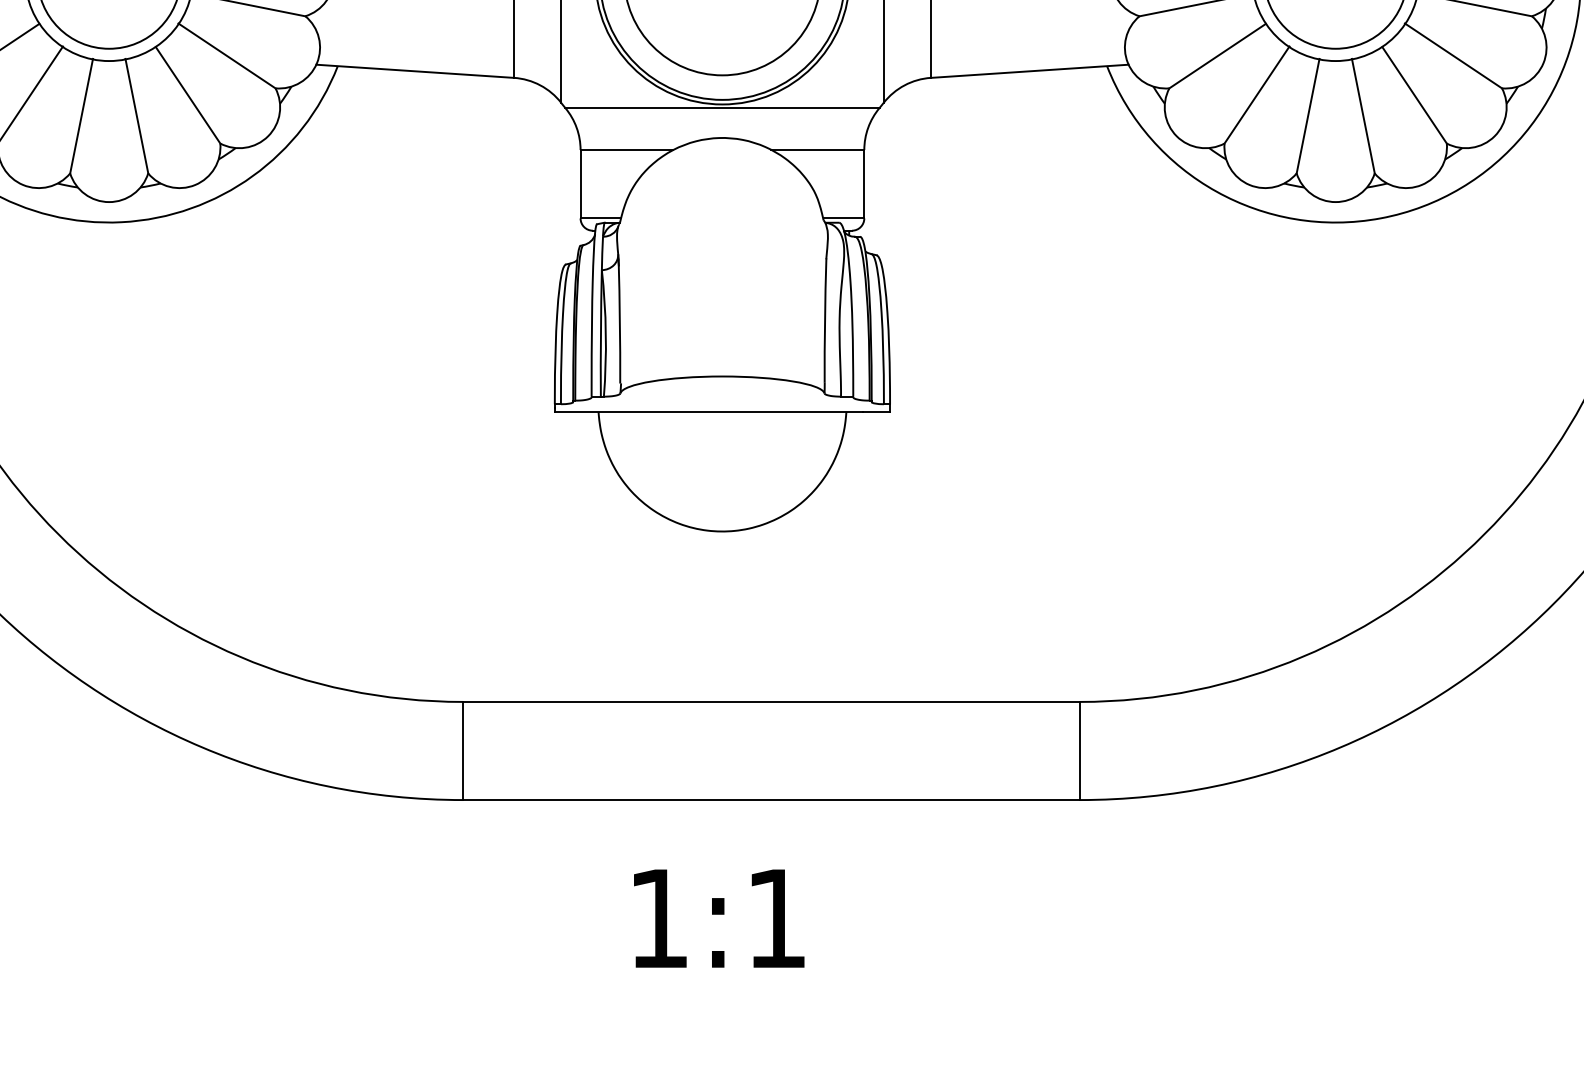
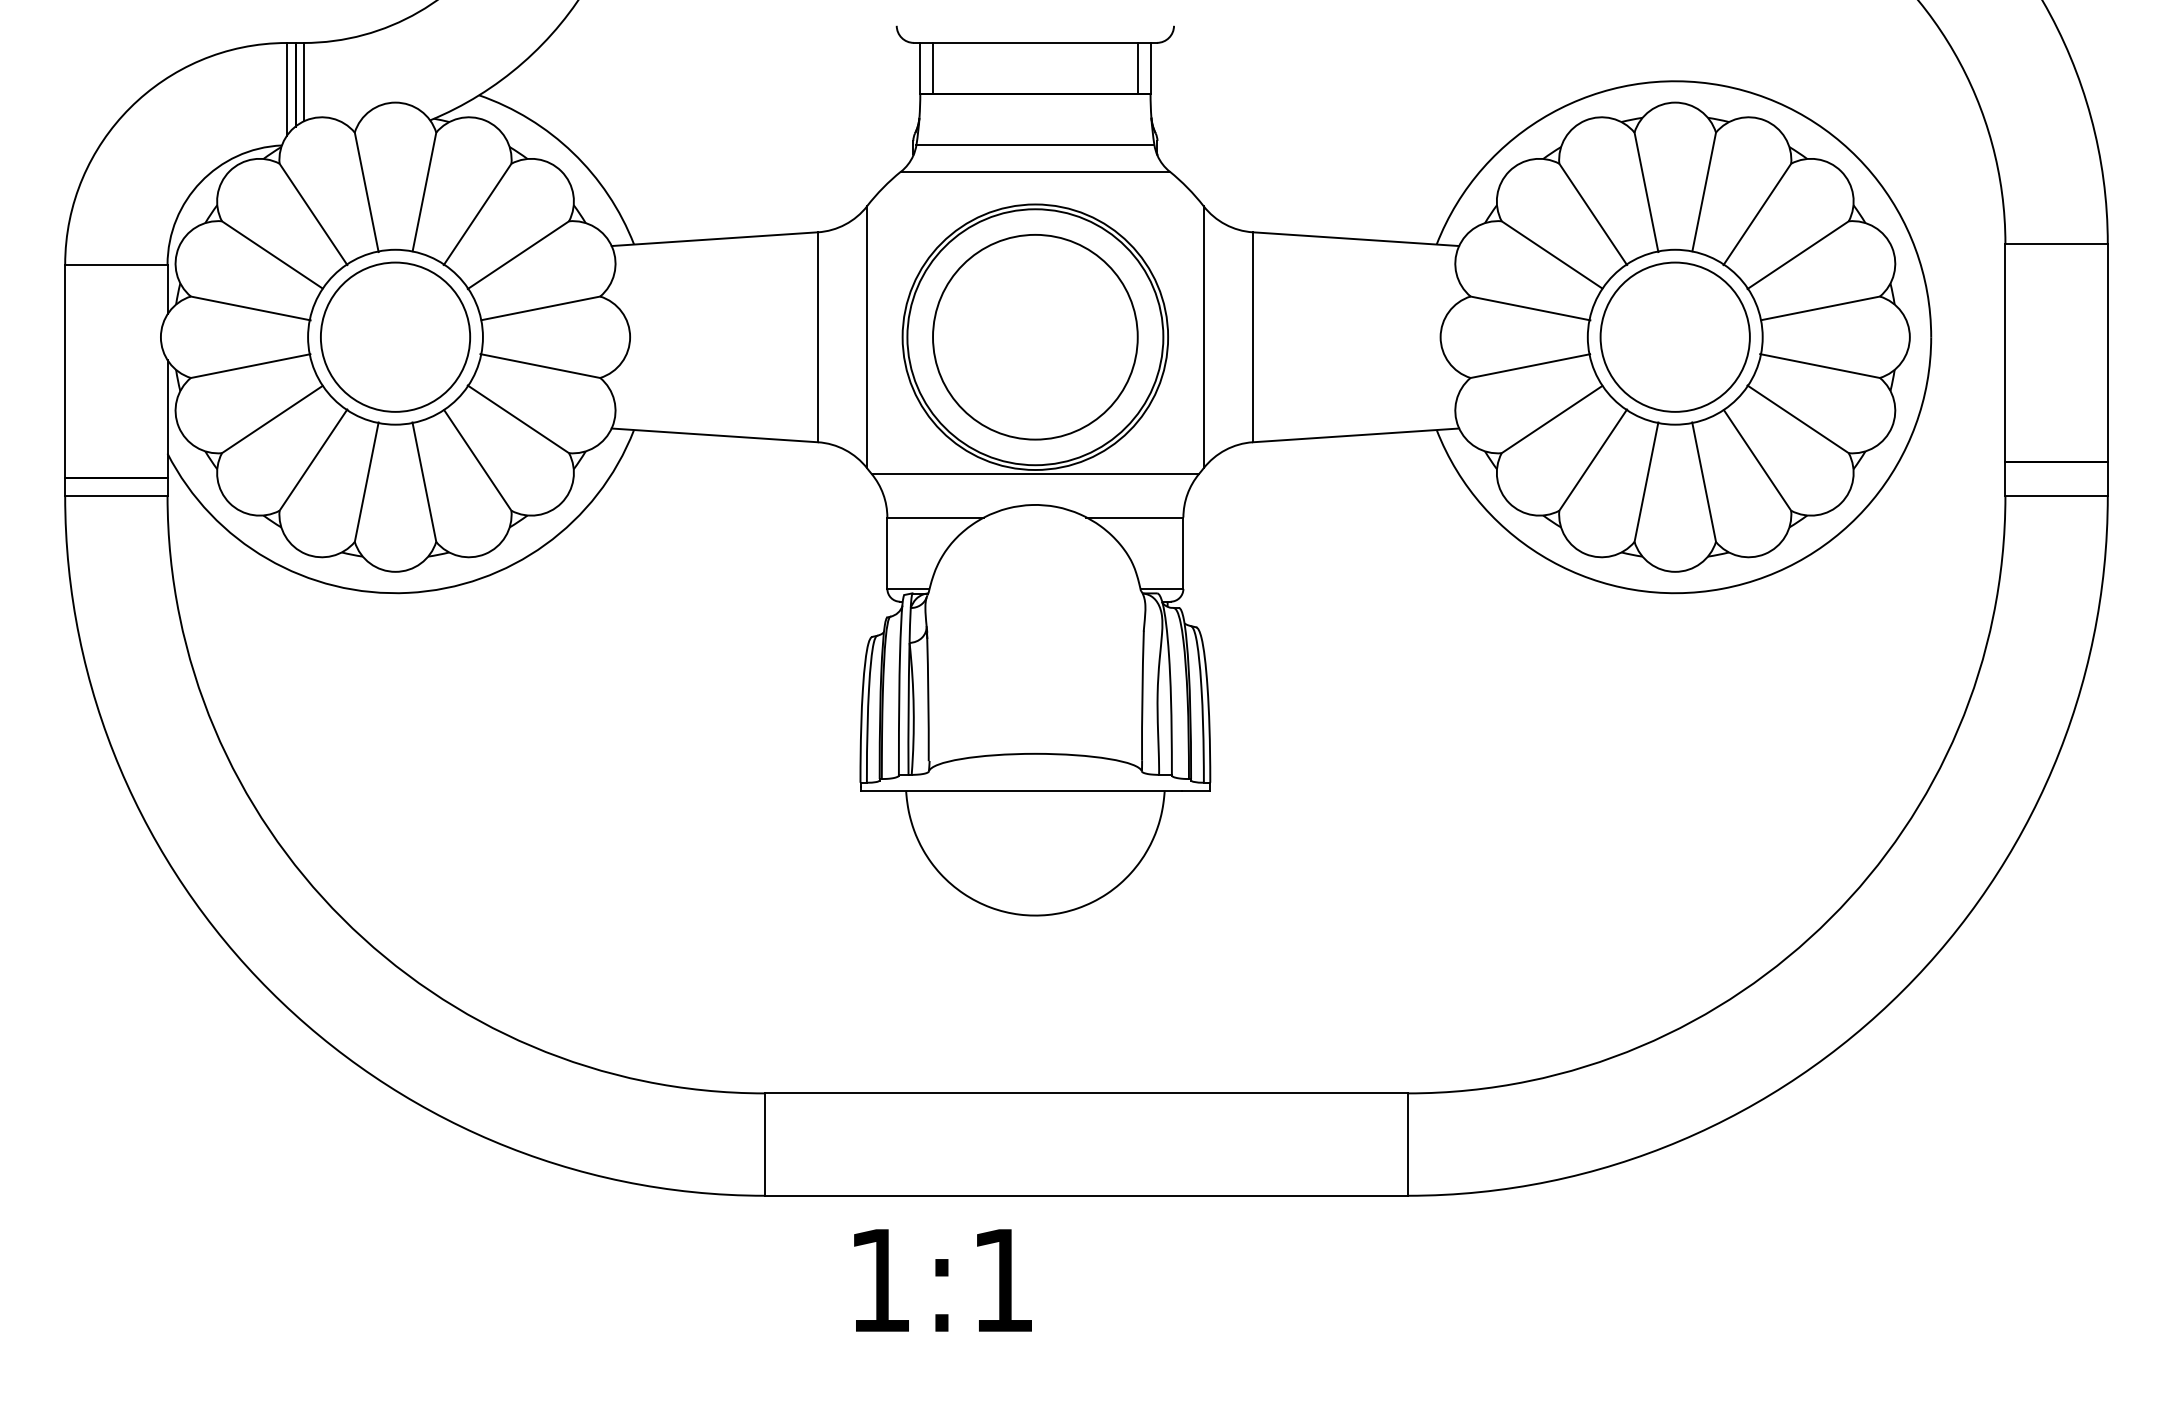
text: (718, 918) -> (942, 1280), moved

